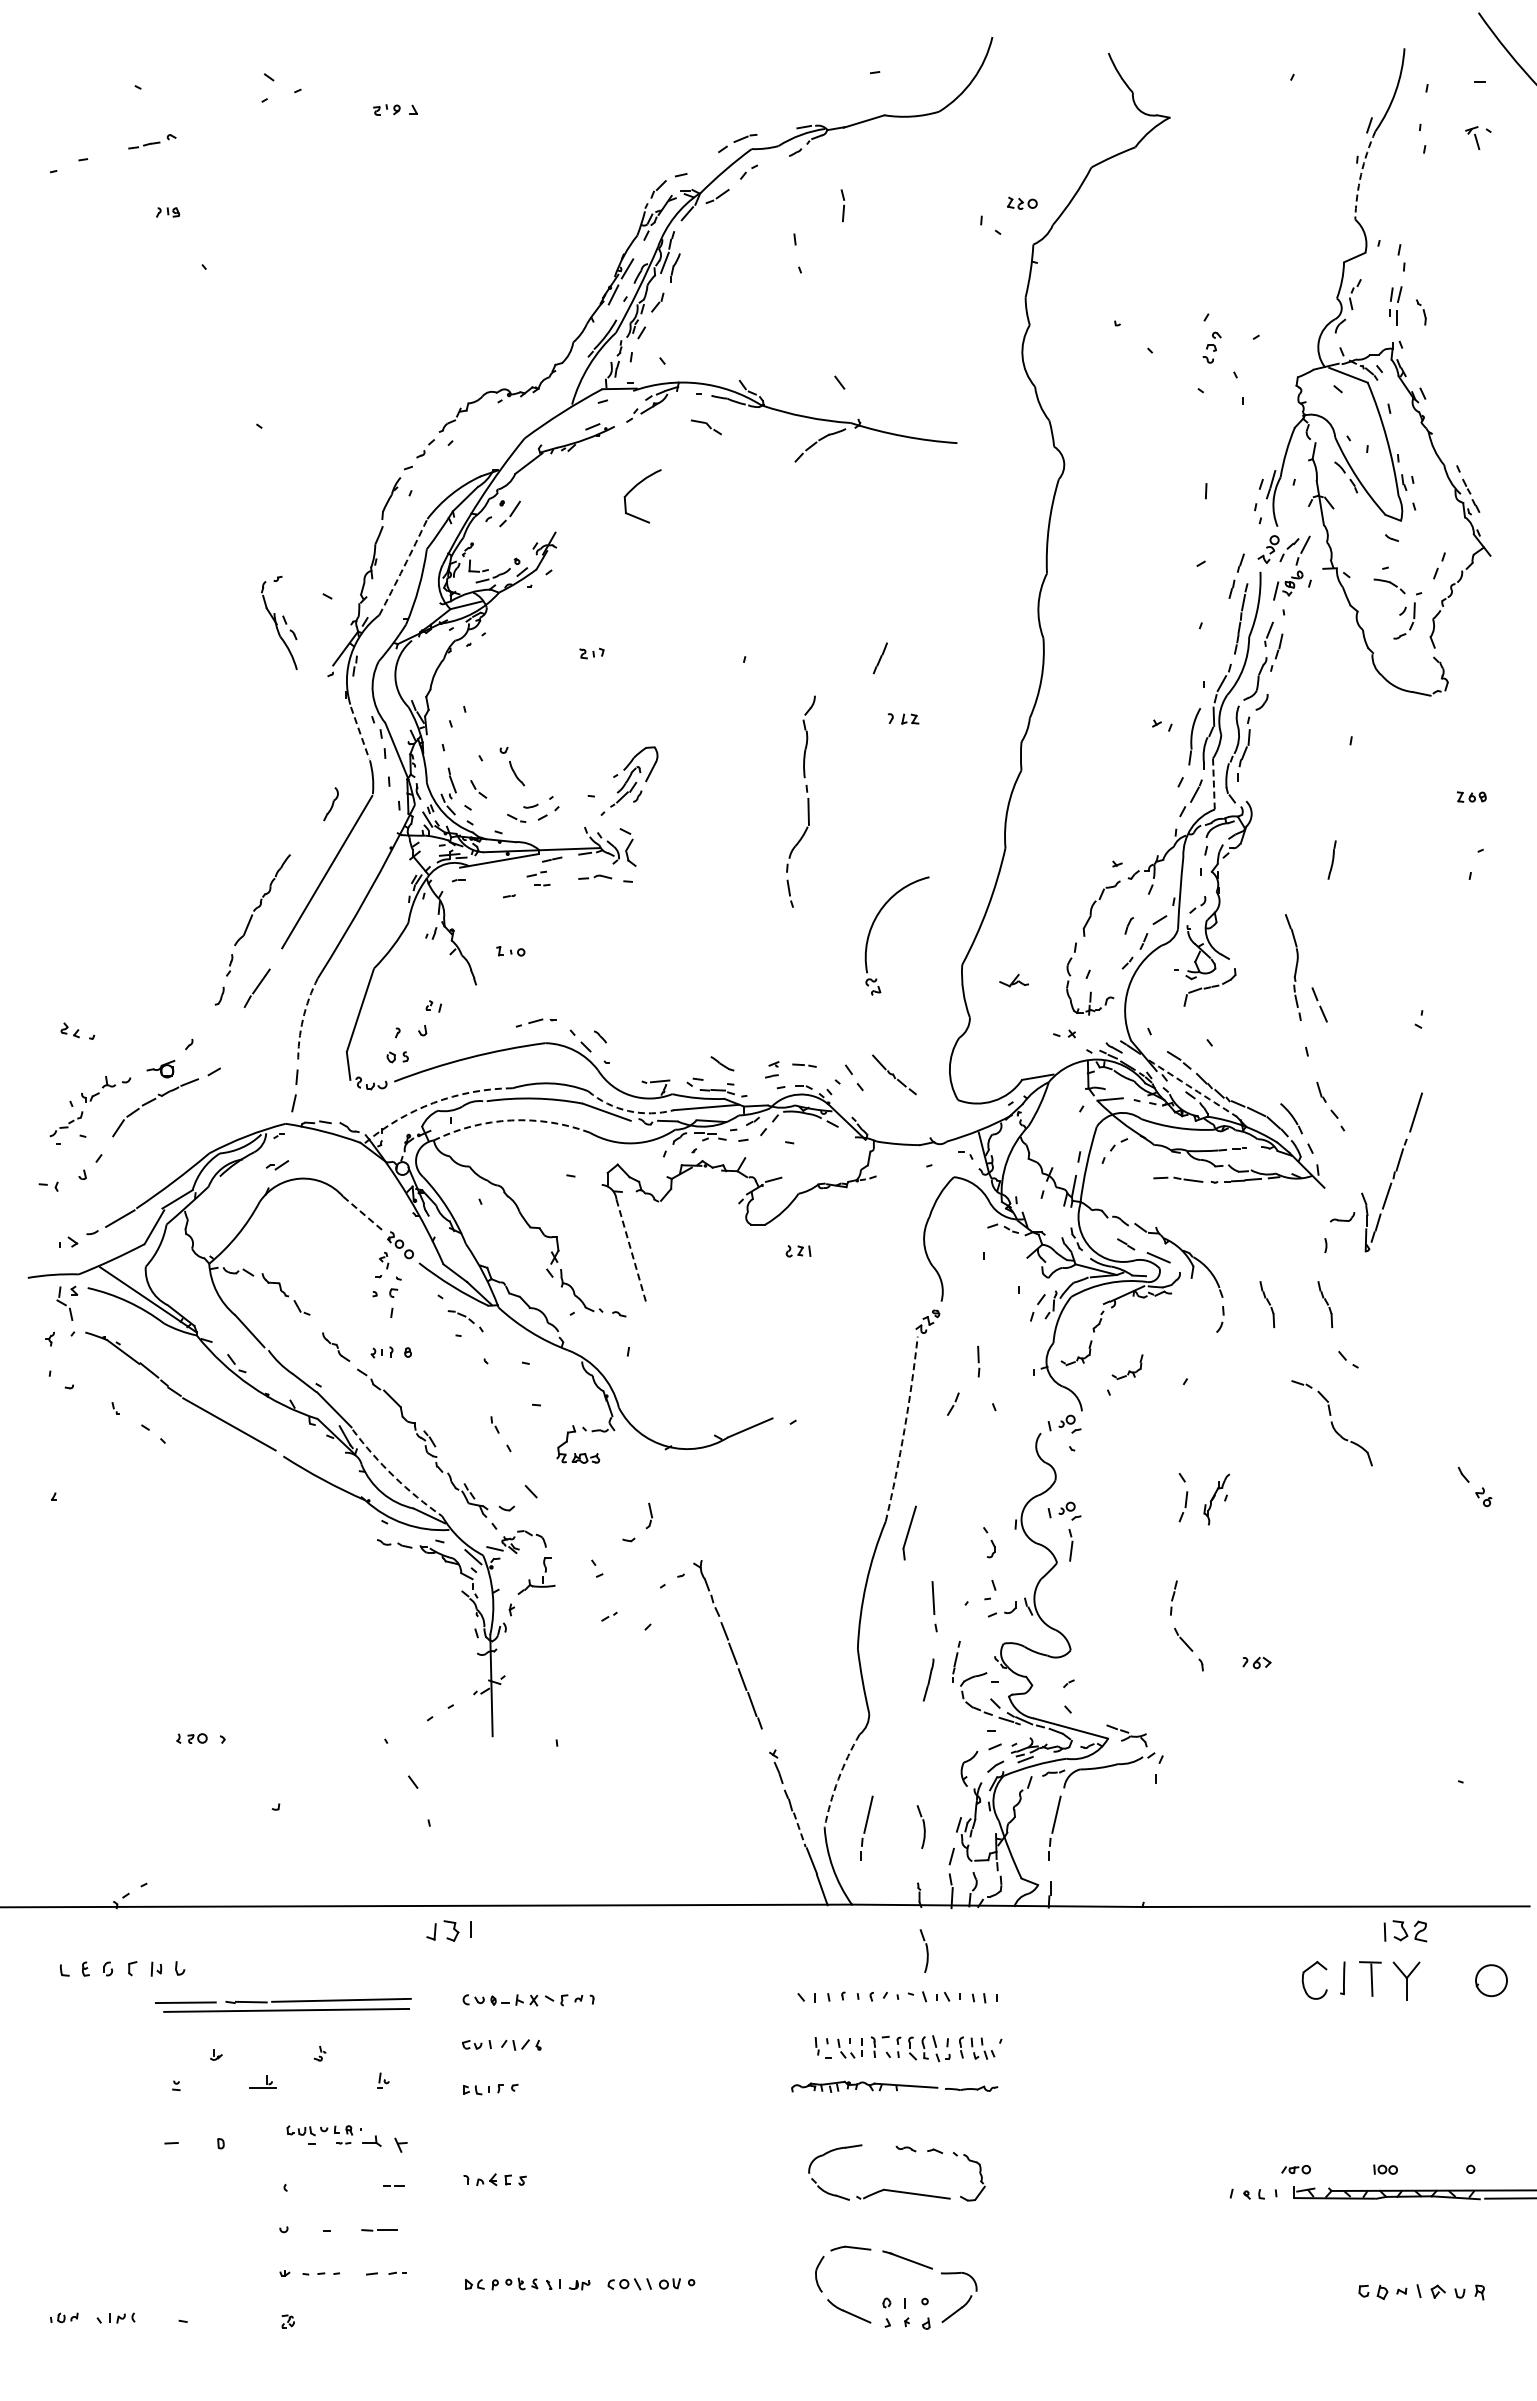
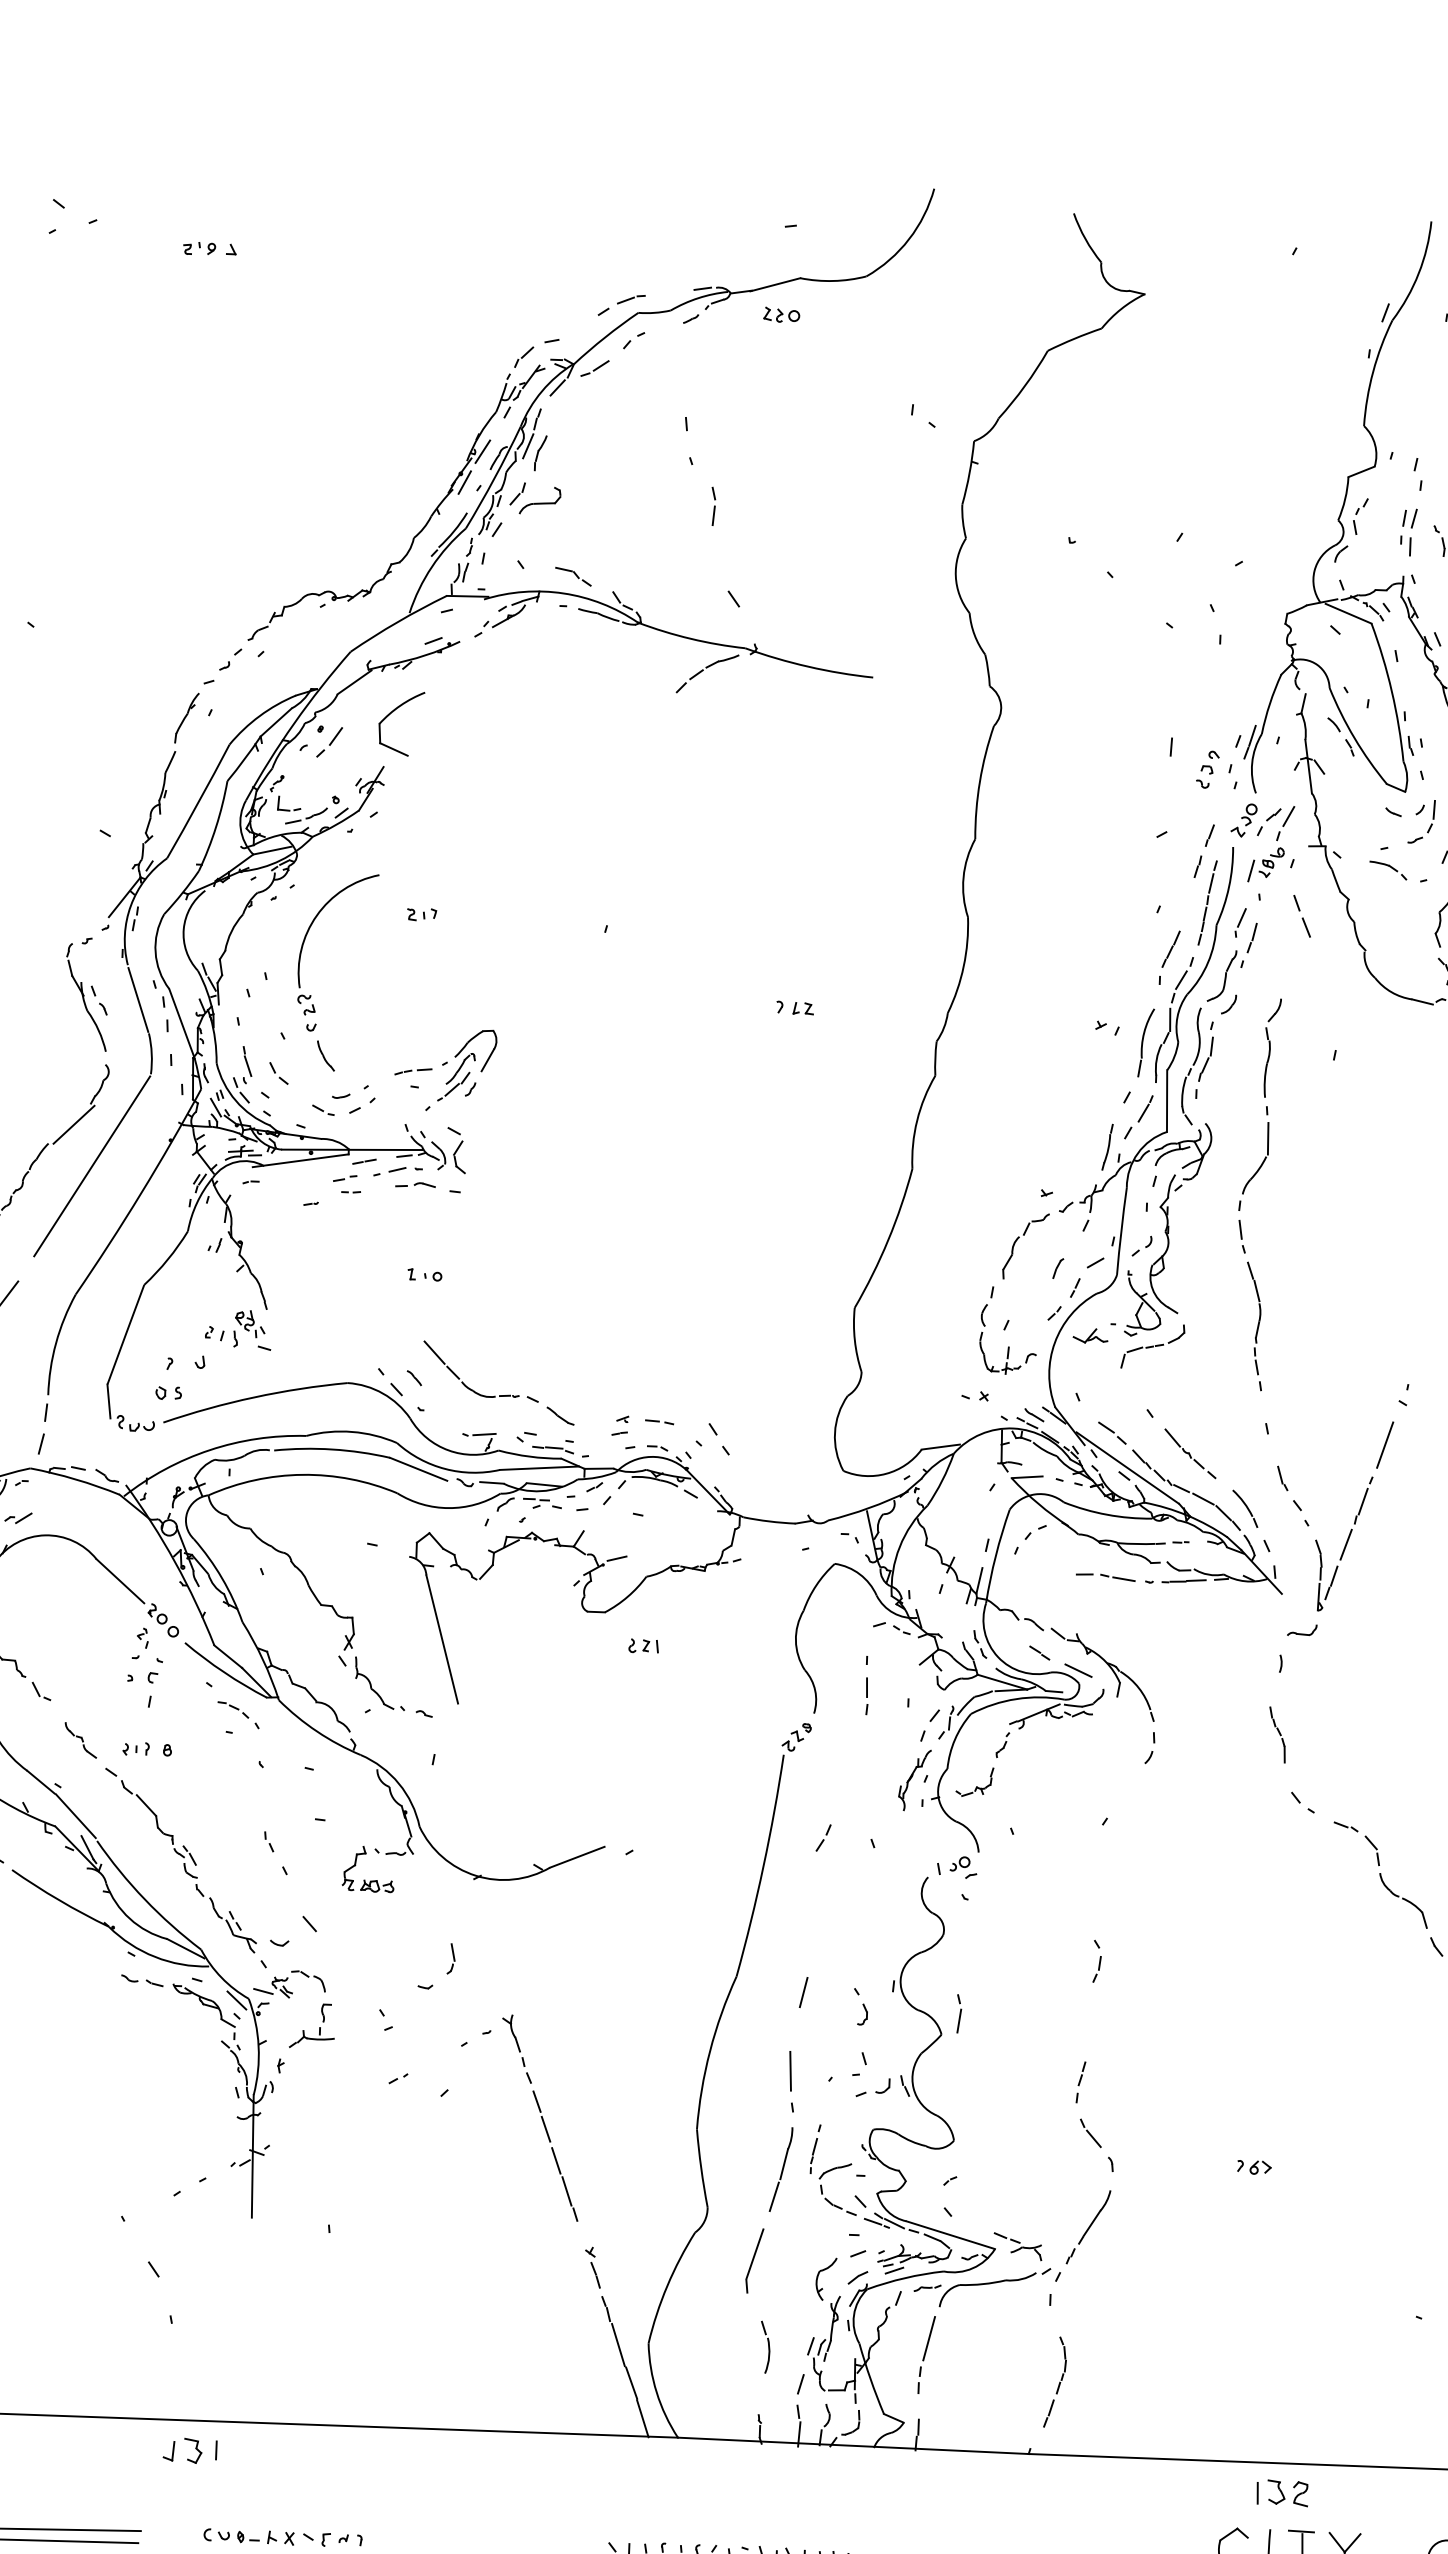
arc: (1361, 174) -> (1373, 371), dashed -> solid
part: (1022, 202) -> (781, 314), moved
part: (842, 205) -> (712, 506), moved
part: (676, 307) -> (540, 500), added
part: (1211, 347) -> (1207, 769), moved
part: (706, 427) -> (573, 576), moved
part: (634, 488) -> (391, 713), moved
arc: (403, 567) -> (198, 802), dashed -> solid
part: (1404, 620) -> (1421, 821), moved
part: (279, 622) -> (87, 993), moved
line: (879, 658) -> (1170, 949), moved
line: (360, 733) -> (138, 1000), dashed -> solid
part: (589, 783) -> (413, 1071), added
line: (1213, 784) -> (1166, 1101), dashed -> solid
part: (807, 801) -> (1267, 1126), moved
line: (310, 838) -> (73, 1124), added
part: (1331, 859) -> (1106, 1146), moved
part: (874, 923) -> (310, 928), moved
part: (510, 951) -> (424, 1275), moved
part: (1013, 980) -> (1089, 1335), moved
part: (465, 1002) -> (253, 1330), added
line: (1320, 1005) -> (1303, 917), moved
arc: (303, 1019) -> (56, 1343), dashed -> solid
part: (535, 1022) -> (397, 1171), moved
part: (647, 1043) -> (471, 1388), added
part: (894, 1074) -> (1190, 1453), moved
arc: (1192, 1088) -> (1127, 1467), dashed -> solid
arc: (433, 1103) -> (209, 1450), dashed -> solid
arc: (628, 1111) -> (444, 1469), dashed -> solid
arc: (511, 1120) -> (303, 1474), dashed -> solid
part: (1391, 1172) -> (1352, 1516), moved
line: (363, 1214) -> (120, 1581), dashed -> solid
line: (631, 1252) -> (441, 1639), dashed -> solid
part: (1267, 1304) -> (1207, 1732), removed
part: (978, 1361) -> (866, 1696), moved
part: (1127, 1367) -> (1035, 1801), removed
part: (1331, 1423) -> (1379, 1875), moved
arc: (904, 1429) -> (763, 1866), dashed -> solid
arc: (394, 1476) -> (145, 1899), dashed -> solid
part: (1183, 1497) -> (1097, 1961), size x0.71
part: (1216, 1499) -> (914, 1780), moved
part: (1064, 1510) -> (952, 1971), removed
part: (909, 1532) -> (754, 2260), moved
line: (941, 1532) -> (803, 1992), added
part: (1256, 1662) -> (1253, 2166), moved
part: (928, 1679) -> (780, 2169), size x1.67
part: (1184, 1717) -> (1088, 2227), added
arc: (838, 1779) -> (667, 2285), dashed -> solid
part: (866, 1827) -> (699, 2345), removed
line: (799, 1830) -> (618, 2345), dashed -> solid
part: (1162, 1846) -> (1055, 2381), added
part: (1405, 1931) -> (1282, 2493), moved
part: (923, 1950) -> (762, 2496), removed

